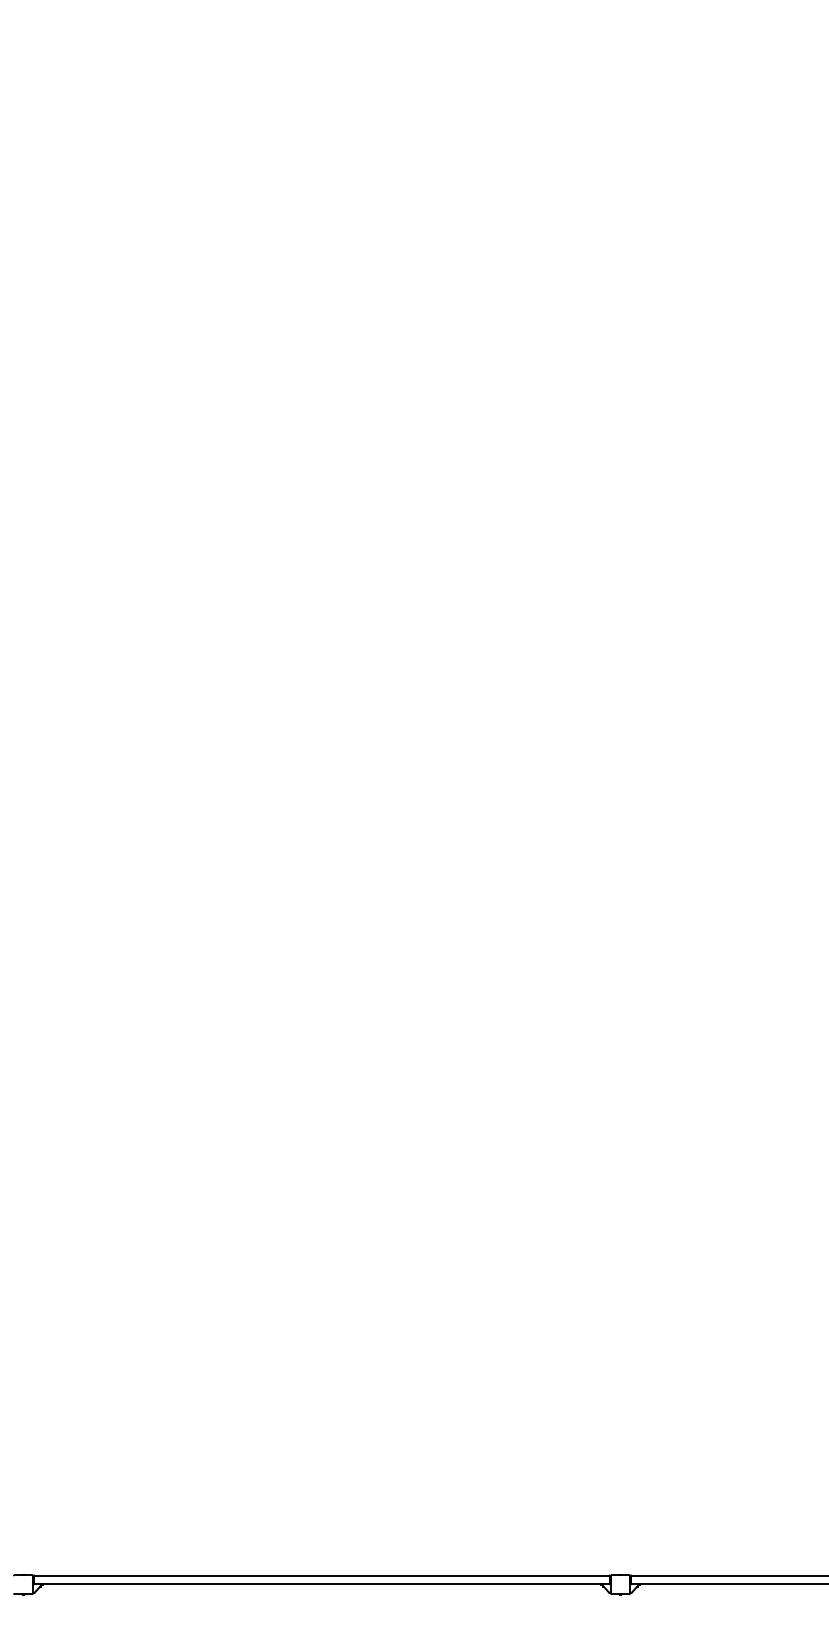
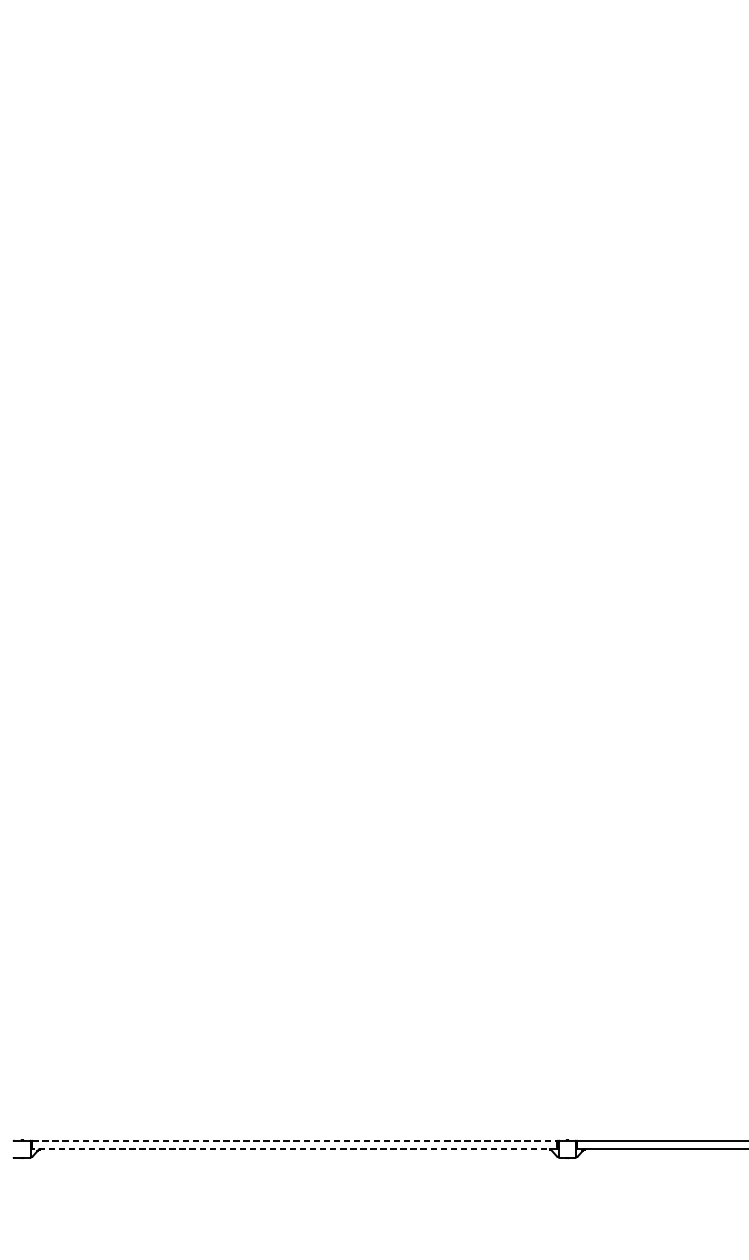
line: (321, 1575) -> (294, 1140), solid -> dashed
line: (321, 1584) -> (294, 1149), solid -> dashed

